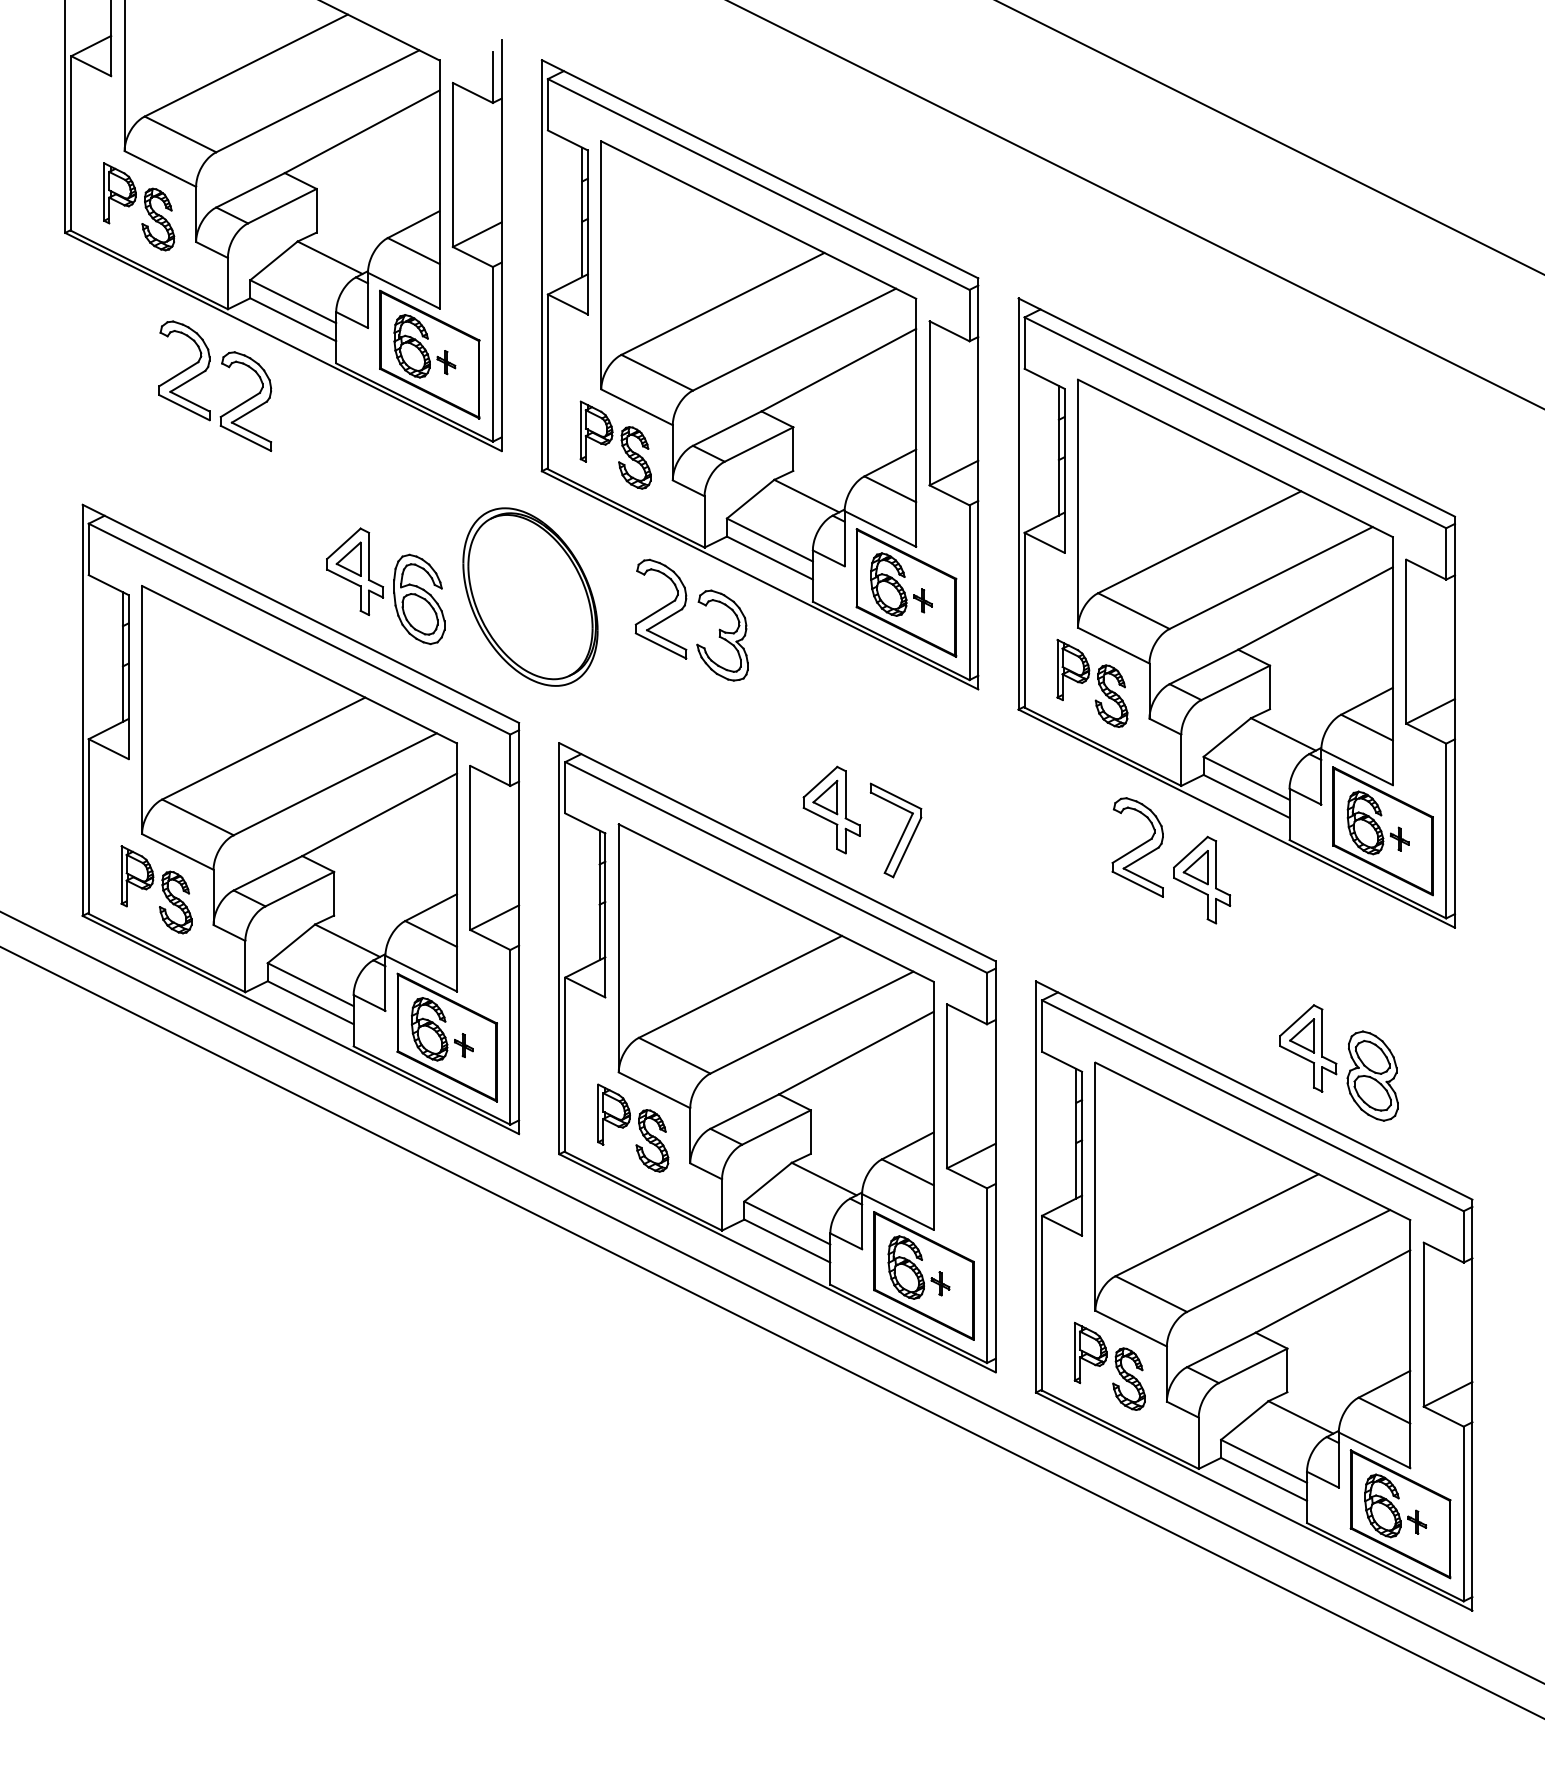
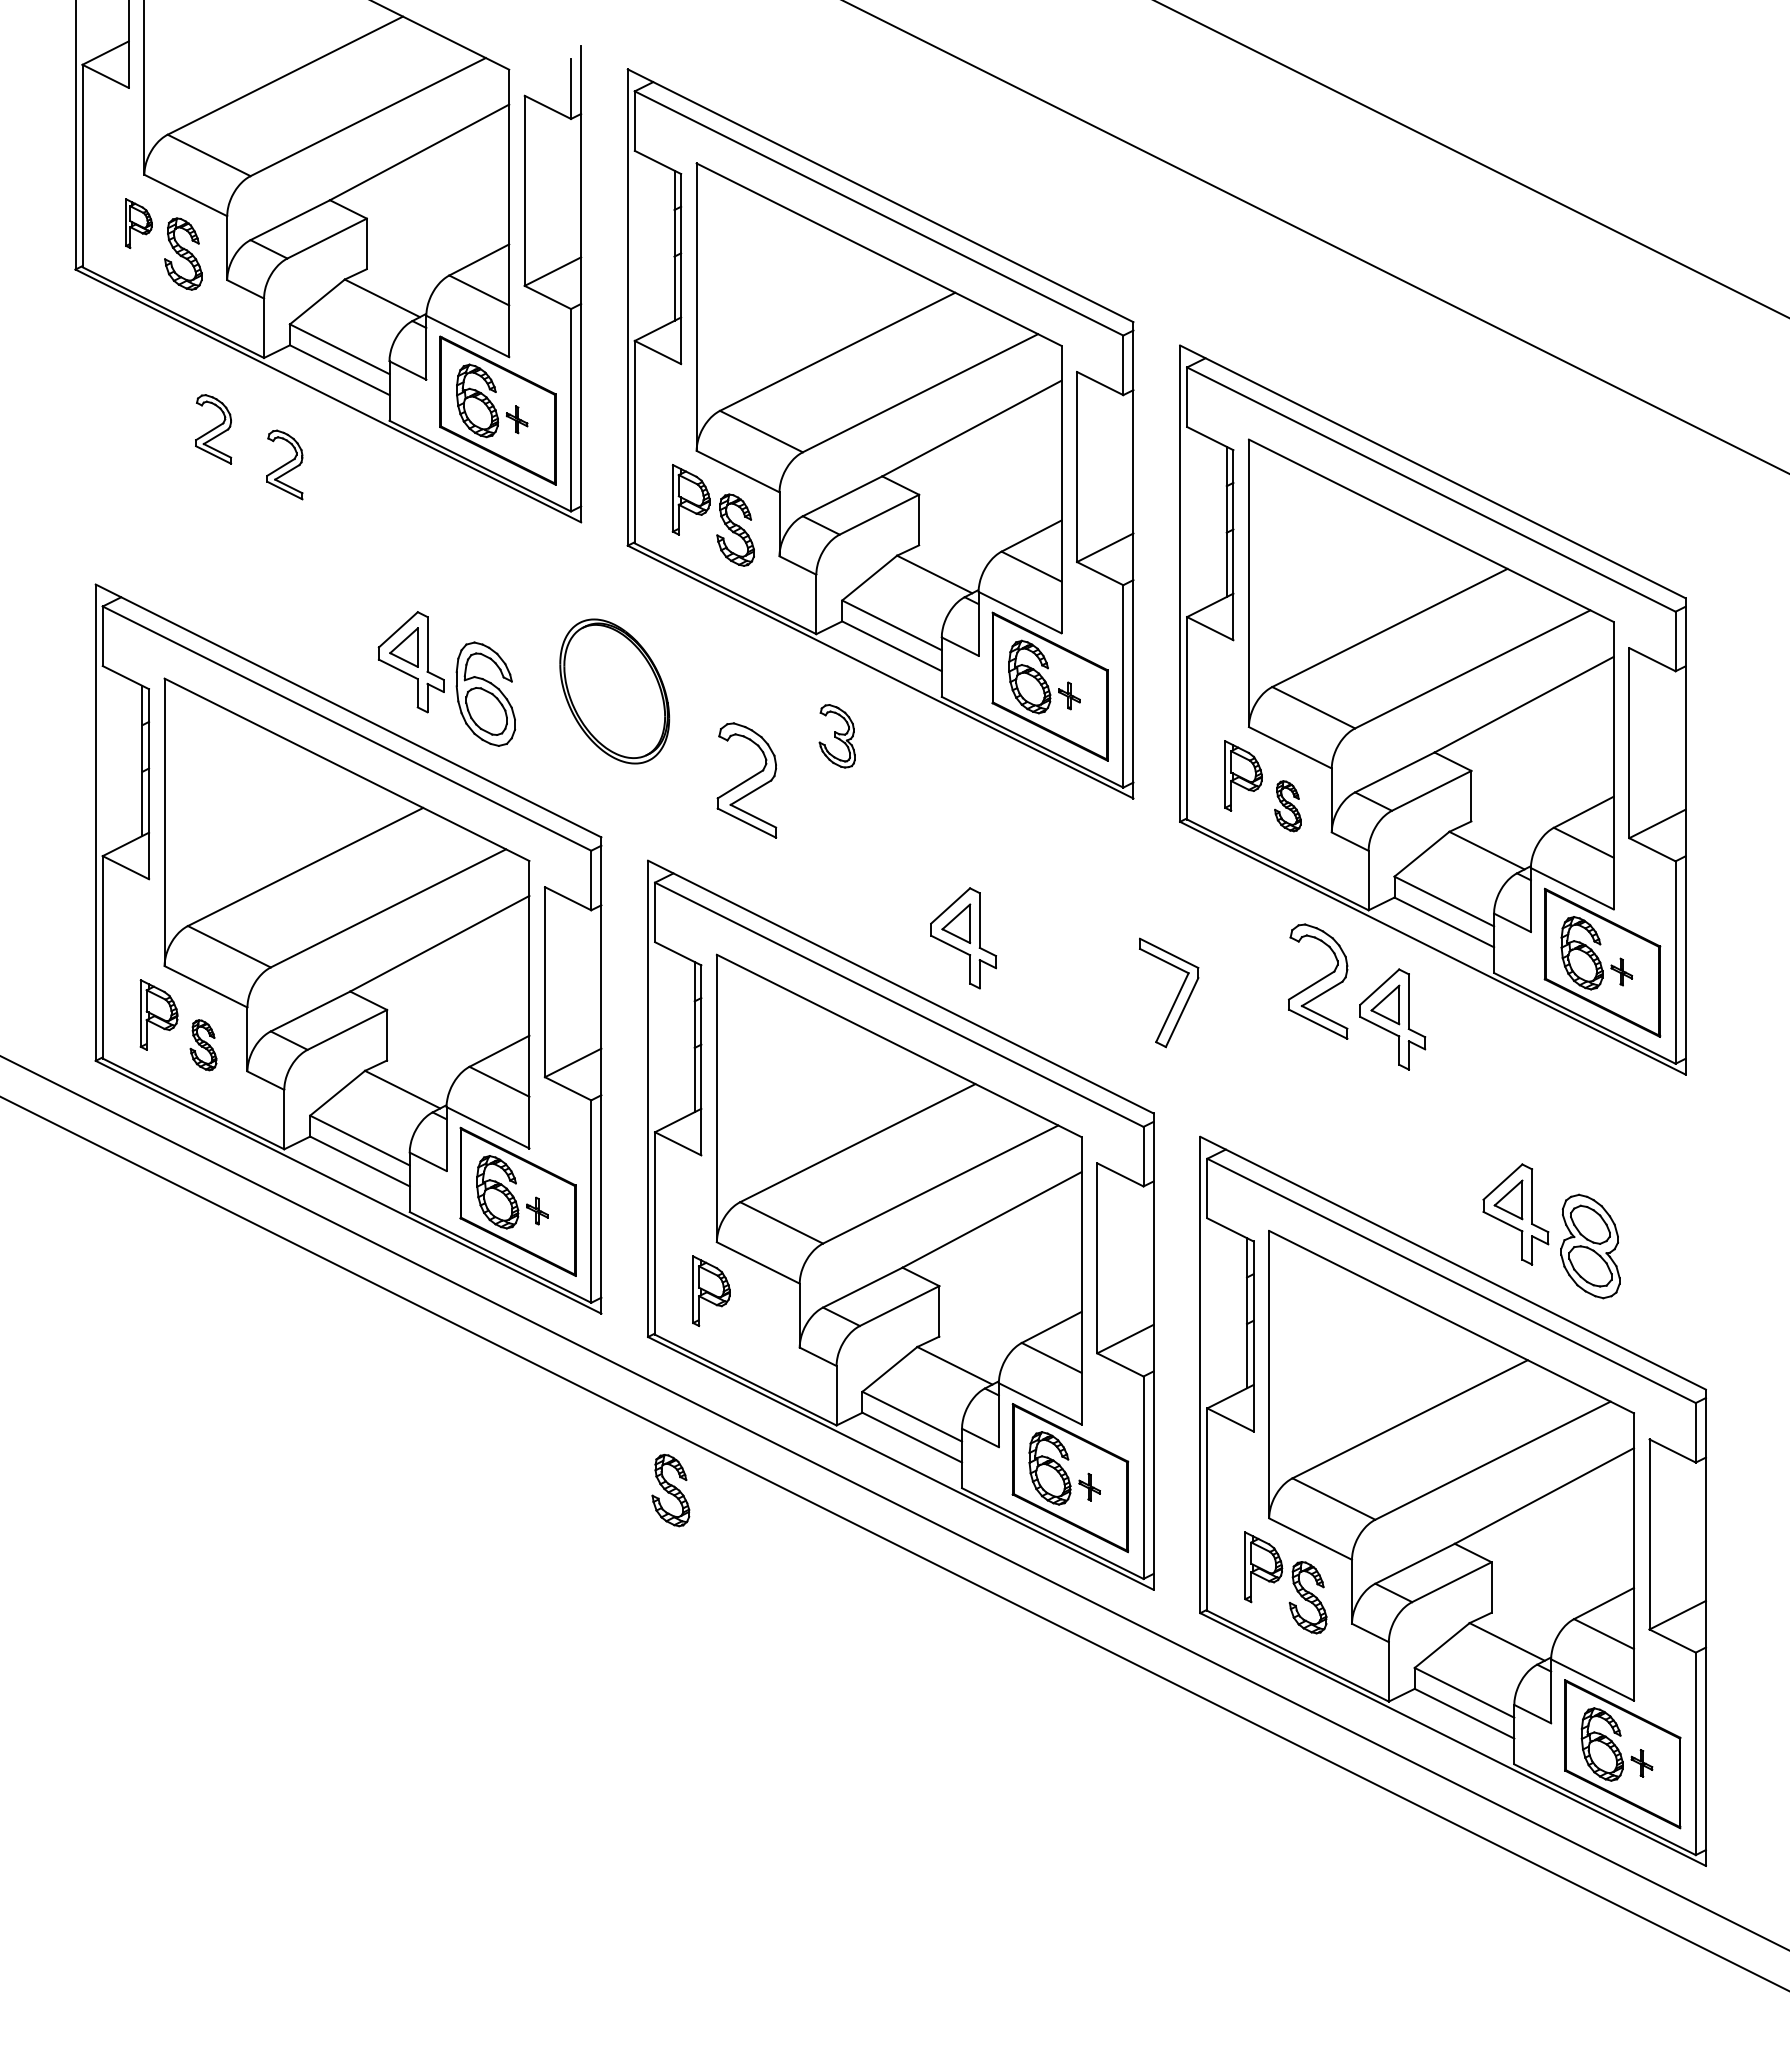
part: (119, 193) -> (138, 223), size x0.7
part: (184, 370) -> (213, 429), size x0.6
part: (245, 401) -> (284, 464), size x0.6
part: (530, 597) -> (614, 691), size x0.7
part: (660, 609) -> (746, 780), moved
part: (722, 635) -> (837, 736), size x0.6
part: (1111, 695) -> (1287, 805), size x0.7
part: (902, 833) -> (1176, 996), moved
part: (175, 901) -> (203, 1044), size x0.7
part: (652, 1140) -> (670, 1490), moved

